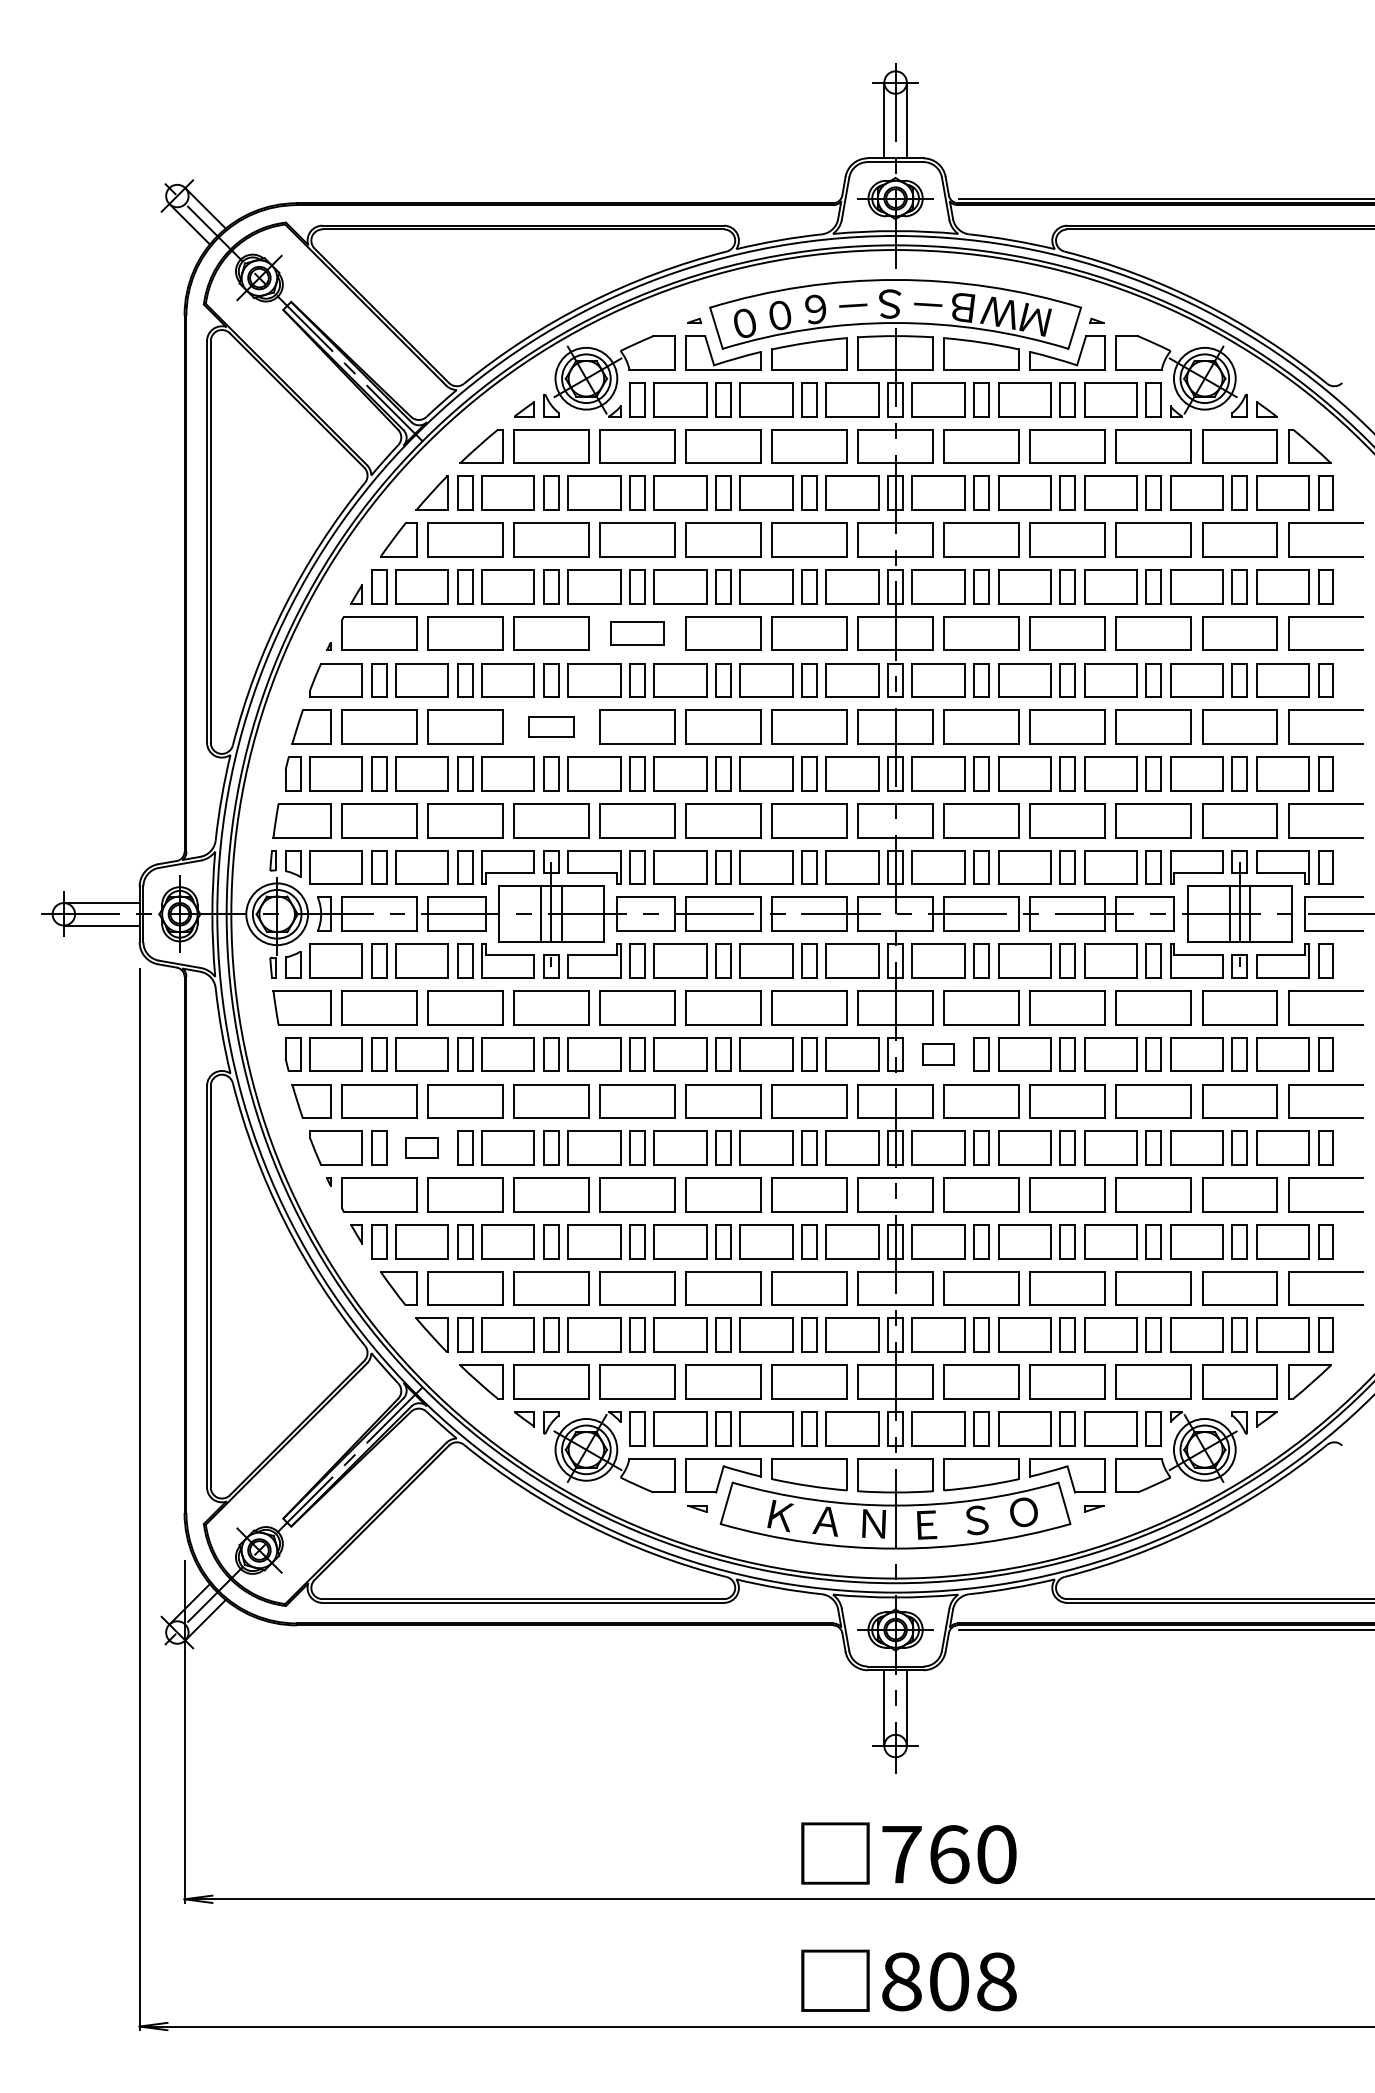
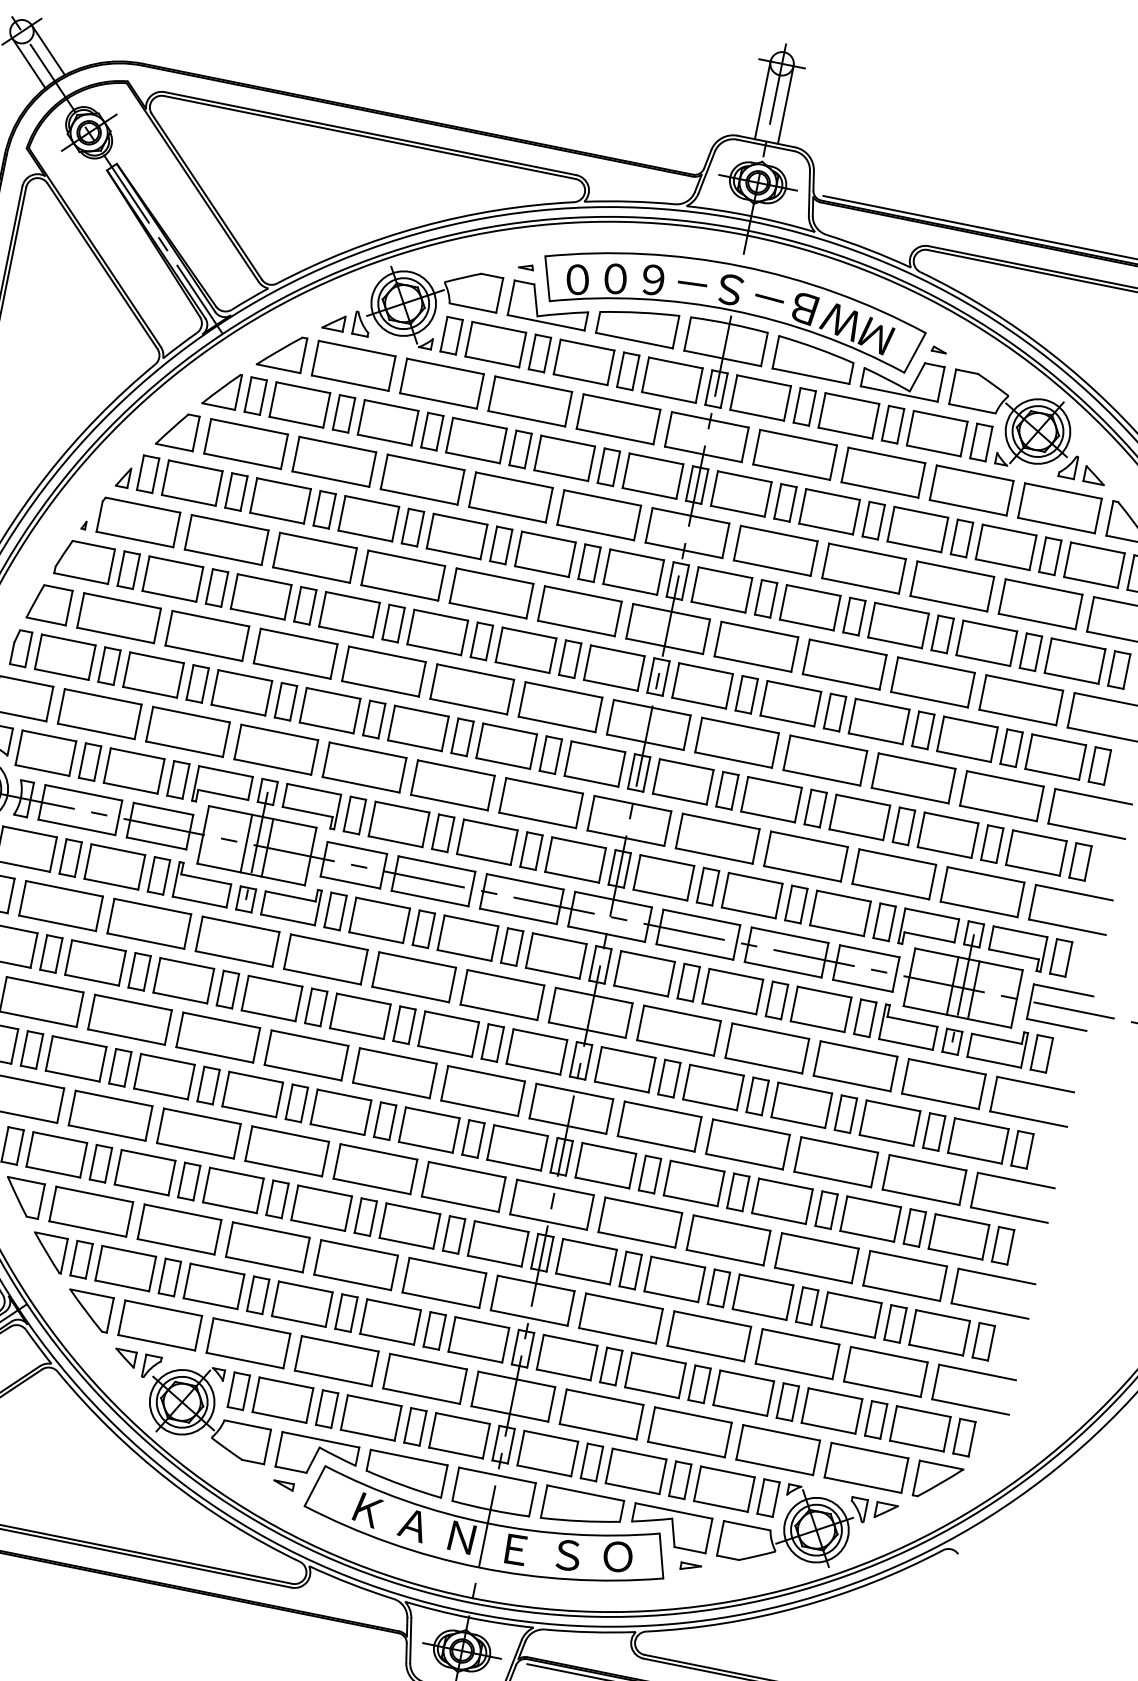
part: (637, 633) -> (403, 575), size x1.43
part: (551, 726) -> (295, 653), size x1.67
part: (938, 1054) -> (625, 1069), size x1.67
part: (421, 1147) -> (75, 1058), size x1.67

